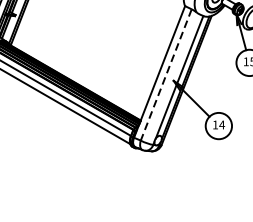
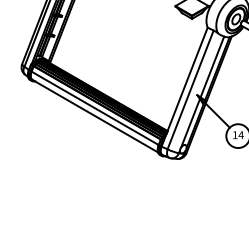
line: (166, 74) -> (190, 89), dashed -> solid

